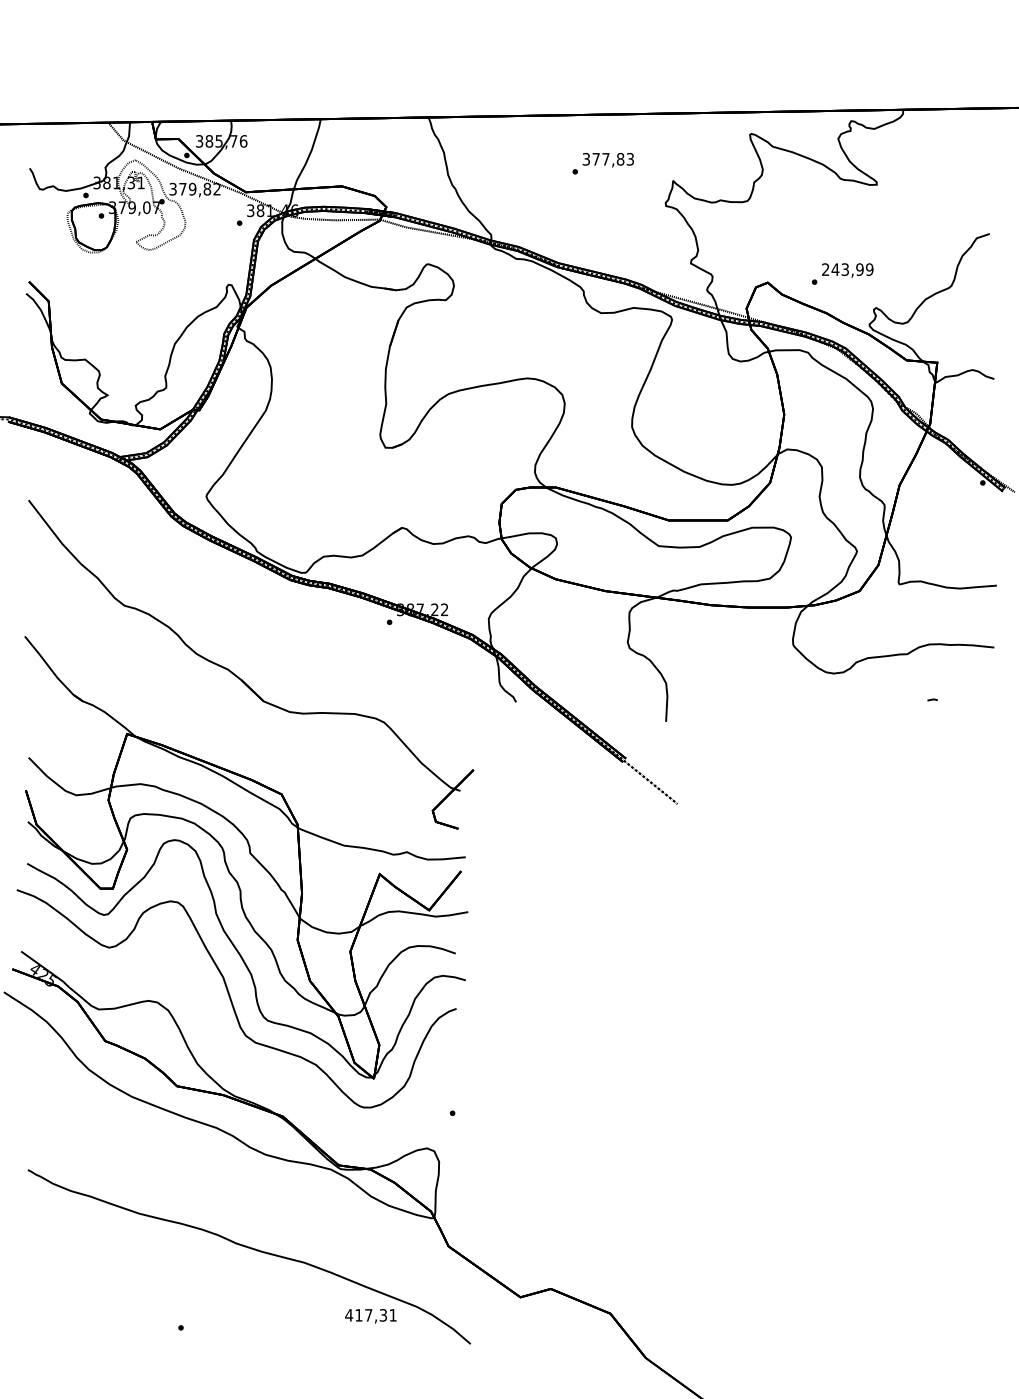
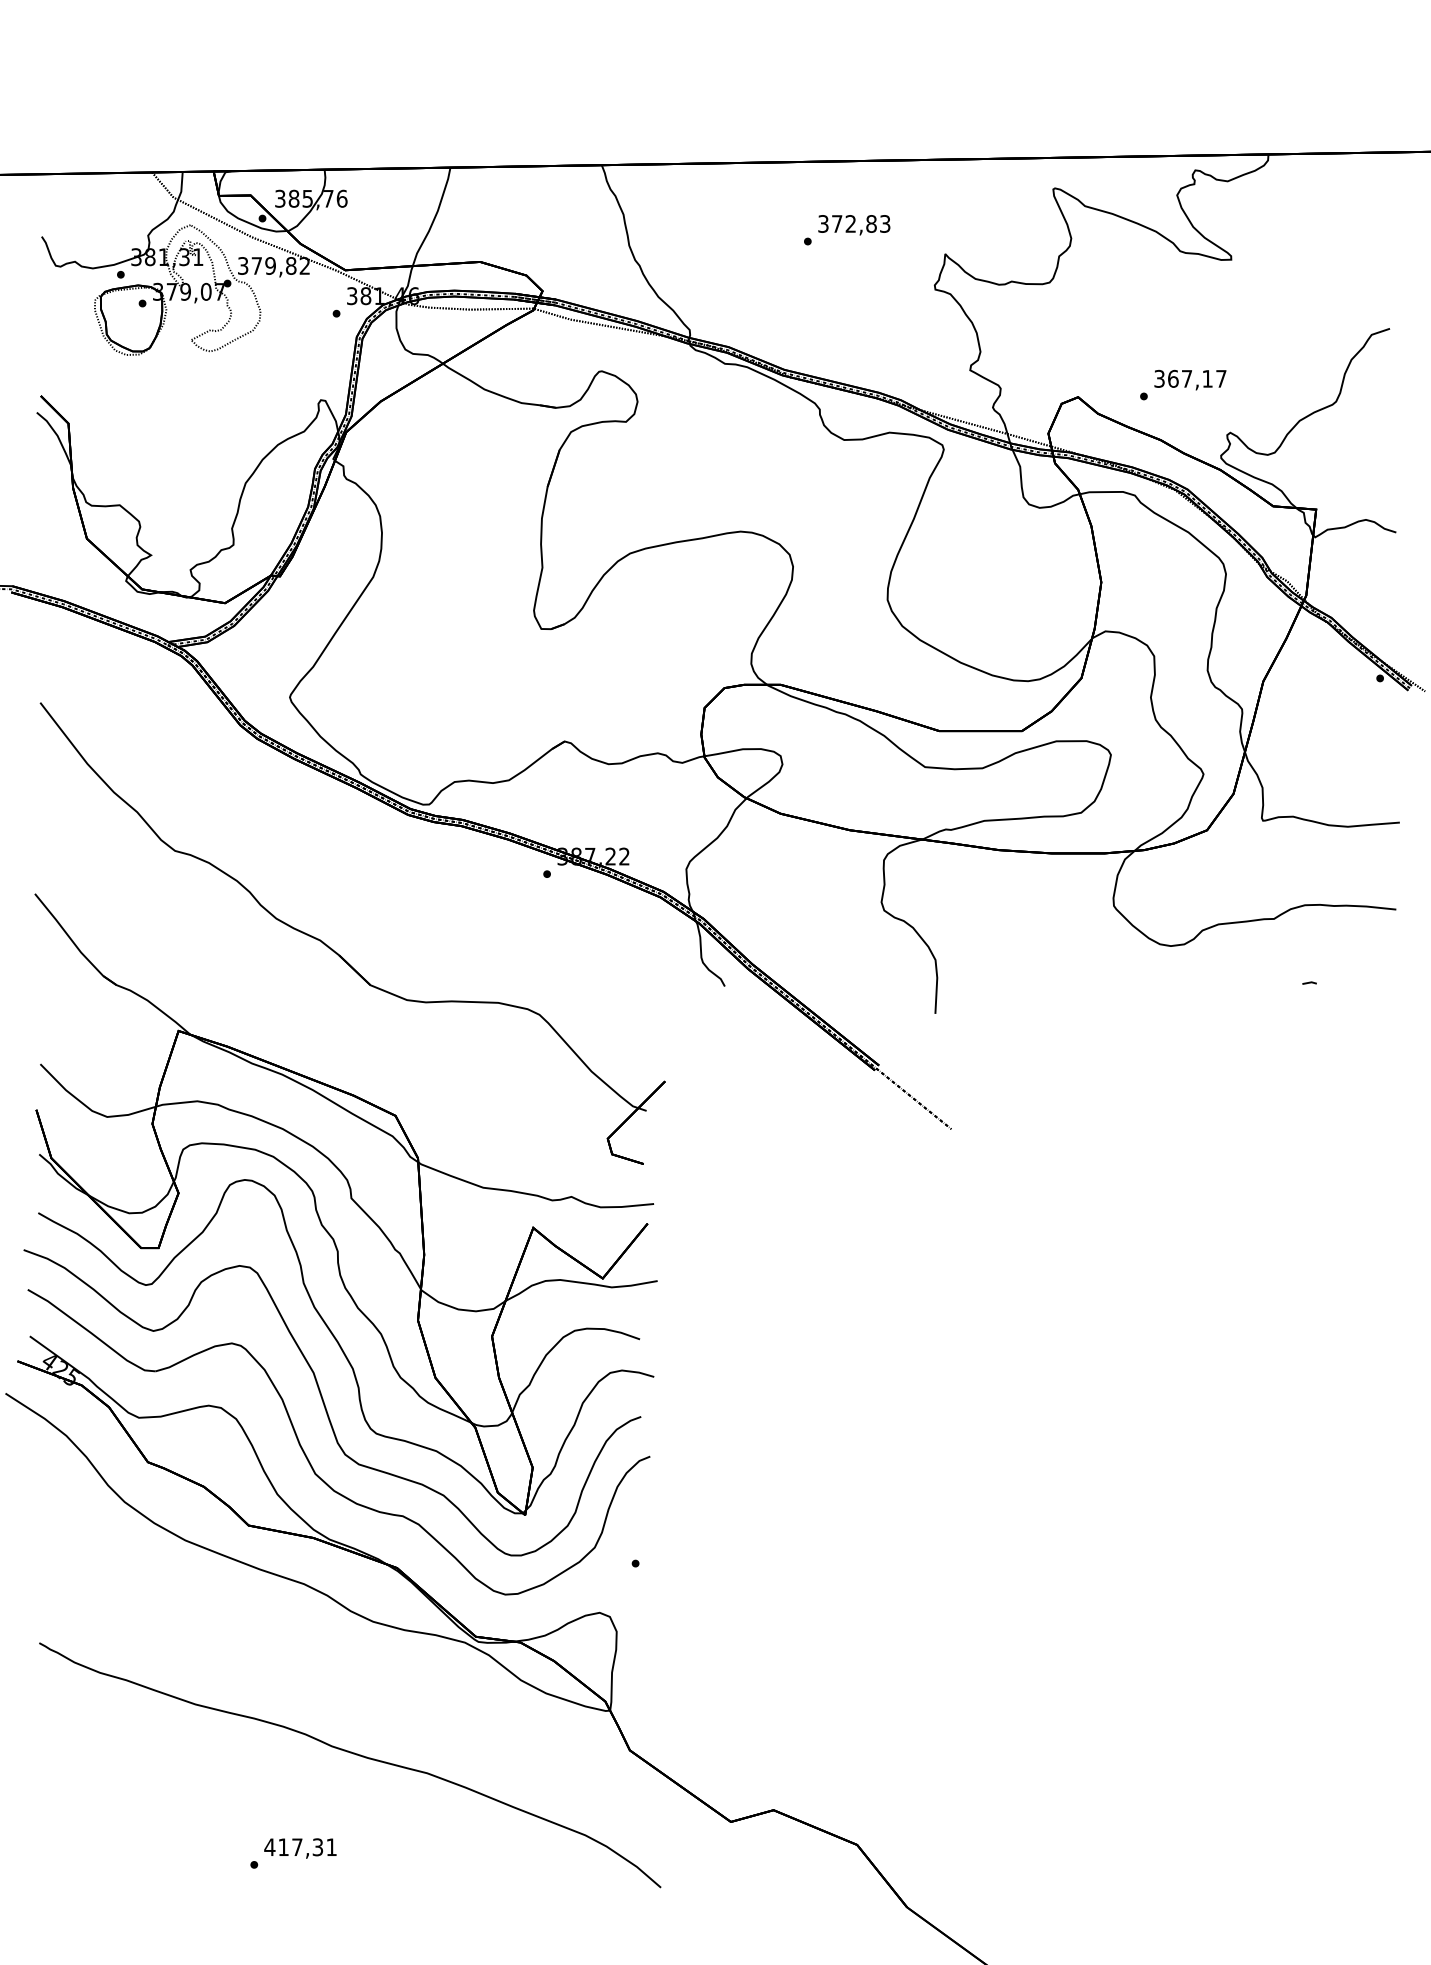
text: (605, 158) -> (850, 222), 377,83 -> 372,83
text: (847, 269) -> (1190, 378), 243,99 -> 367,17
part: (219, 1037) -> (308, 1457), added
text: (370, 1316) -> (299, 1848), moved

